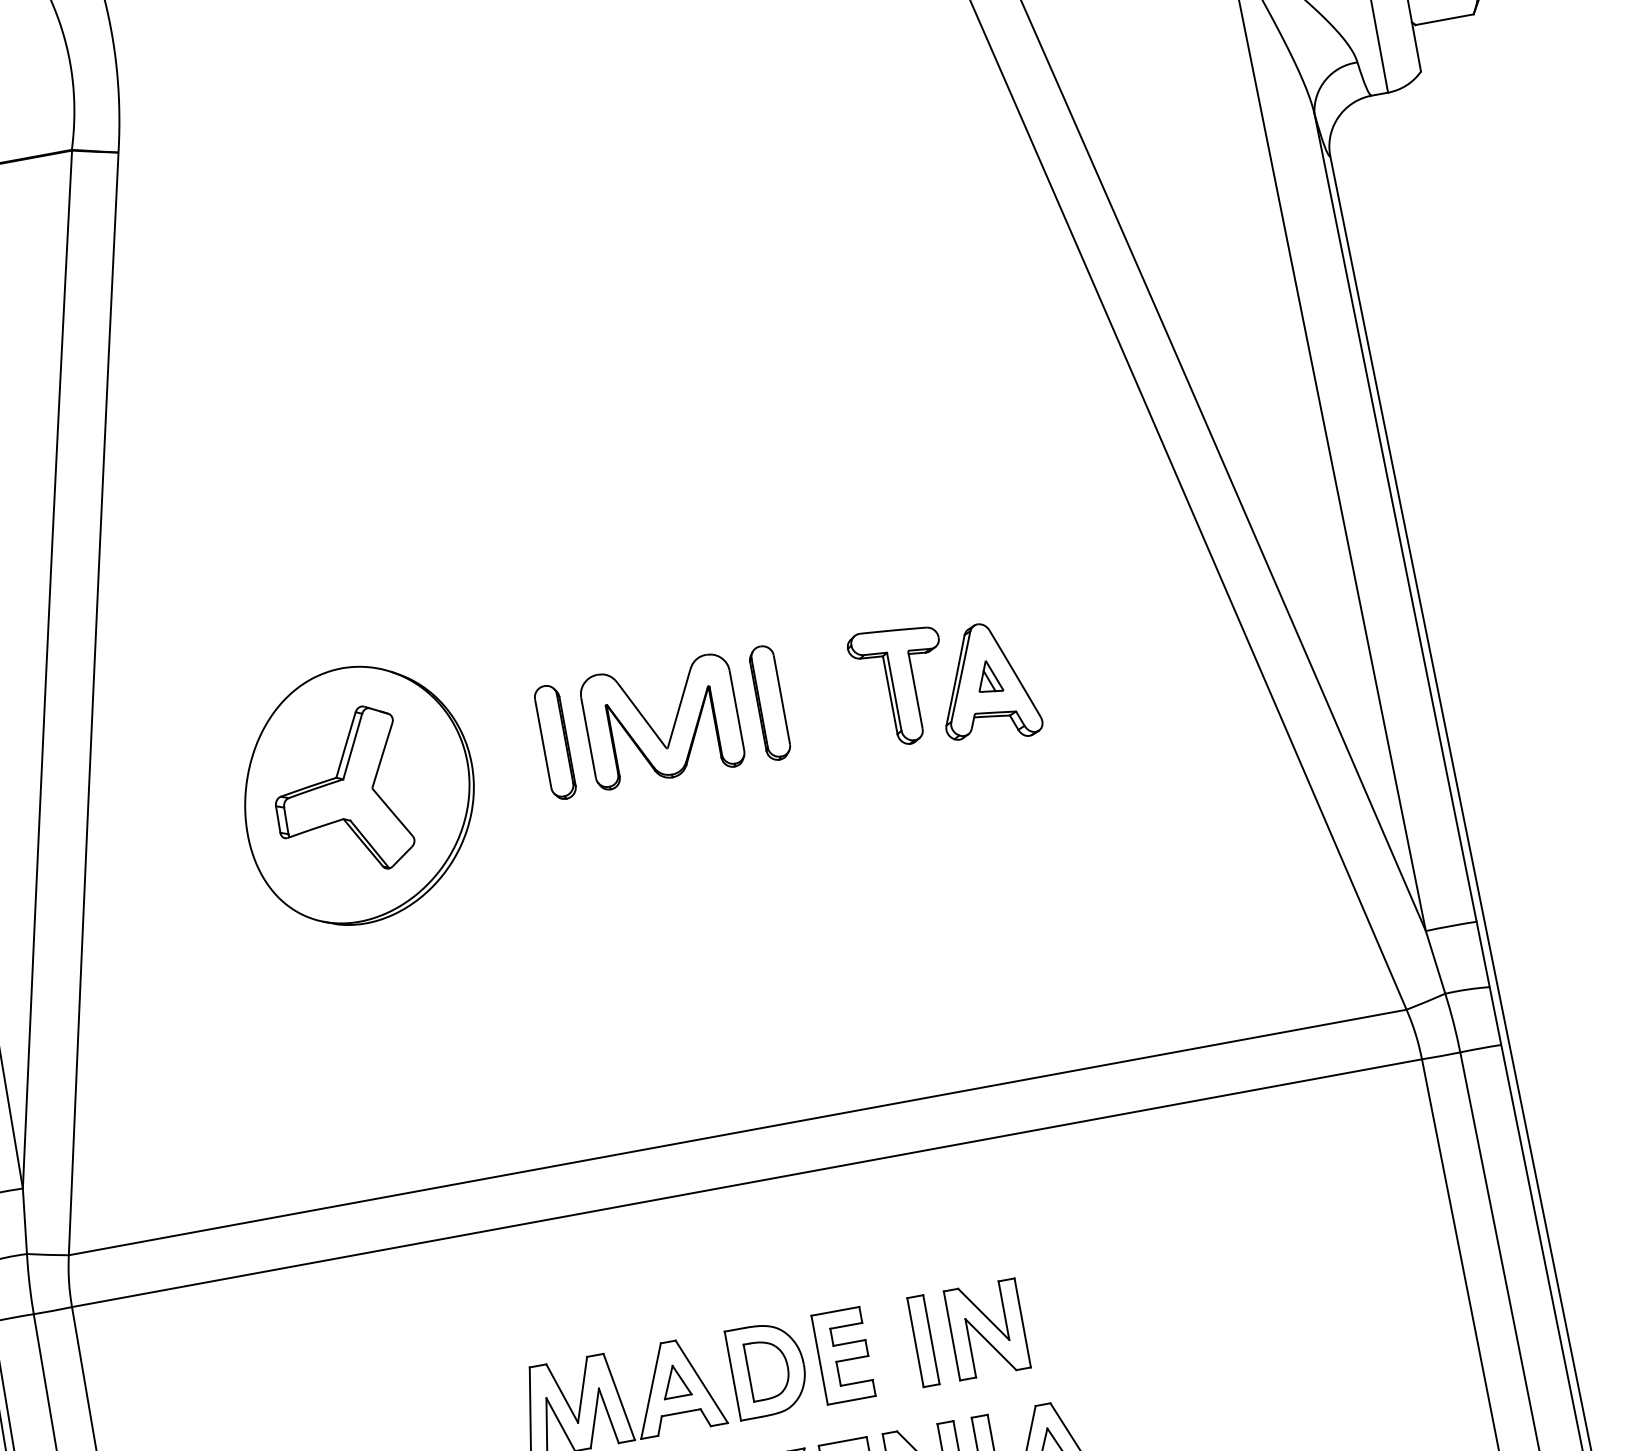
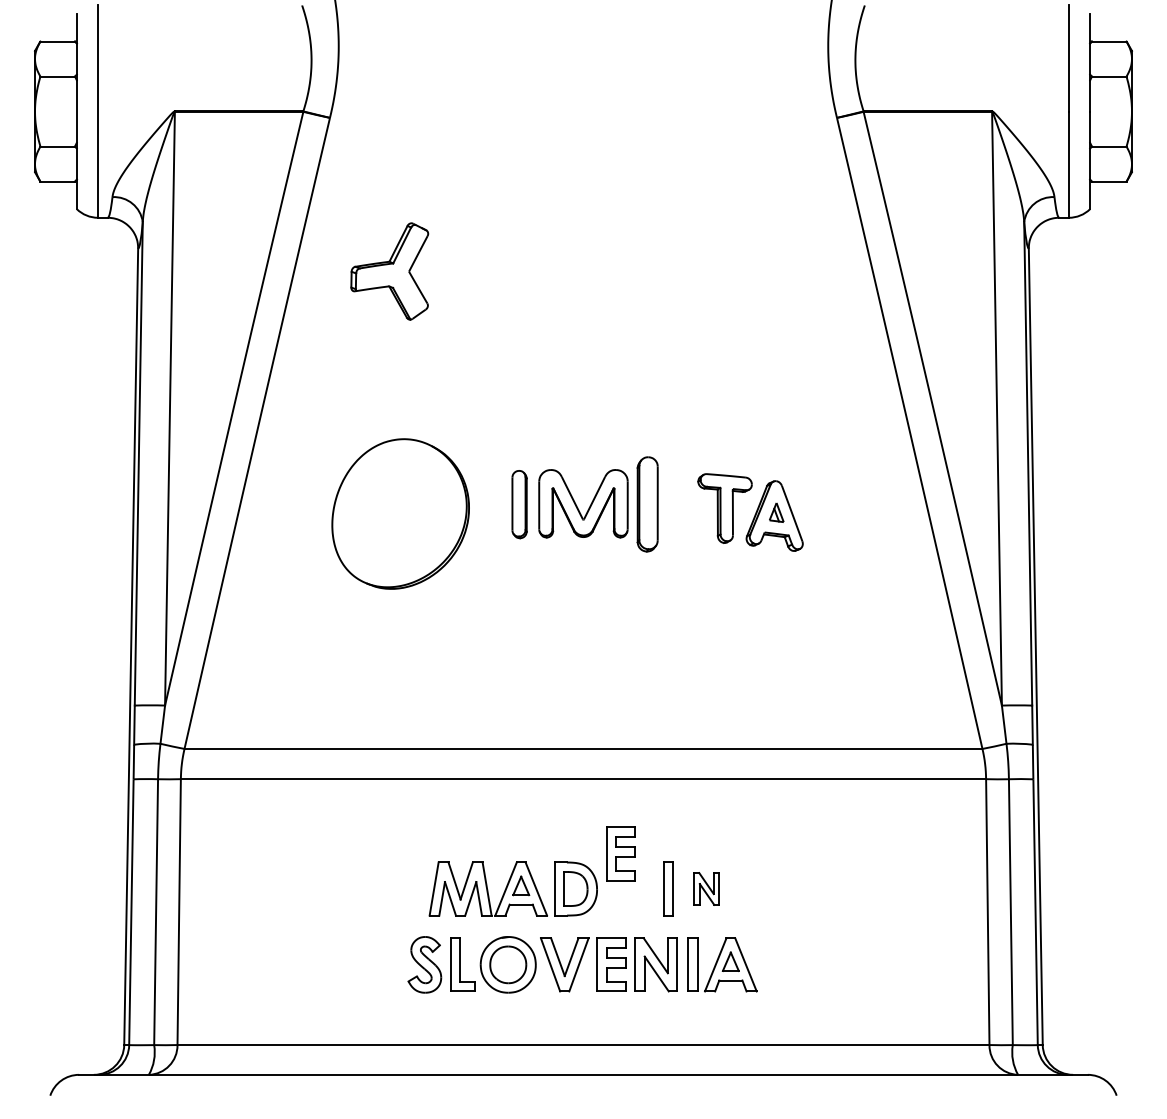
part: (769, 703) -> (647, 504), size x1.4
part: (339, 794) -> (389, 271), moved
part: (986, 1328) -> (706, 888), size x0.6
part: (842, 1355) -> (620, 853), moved

